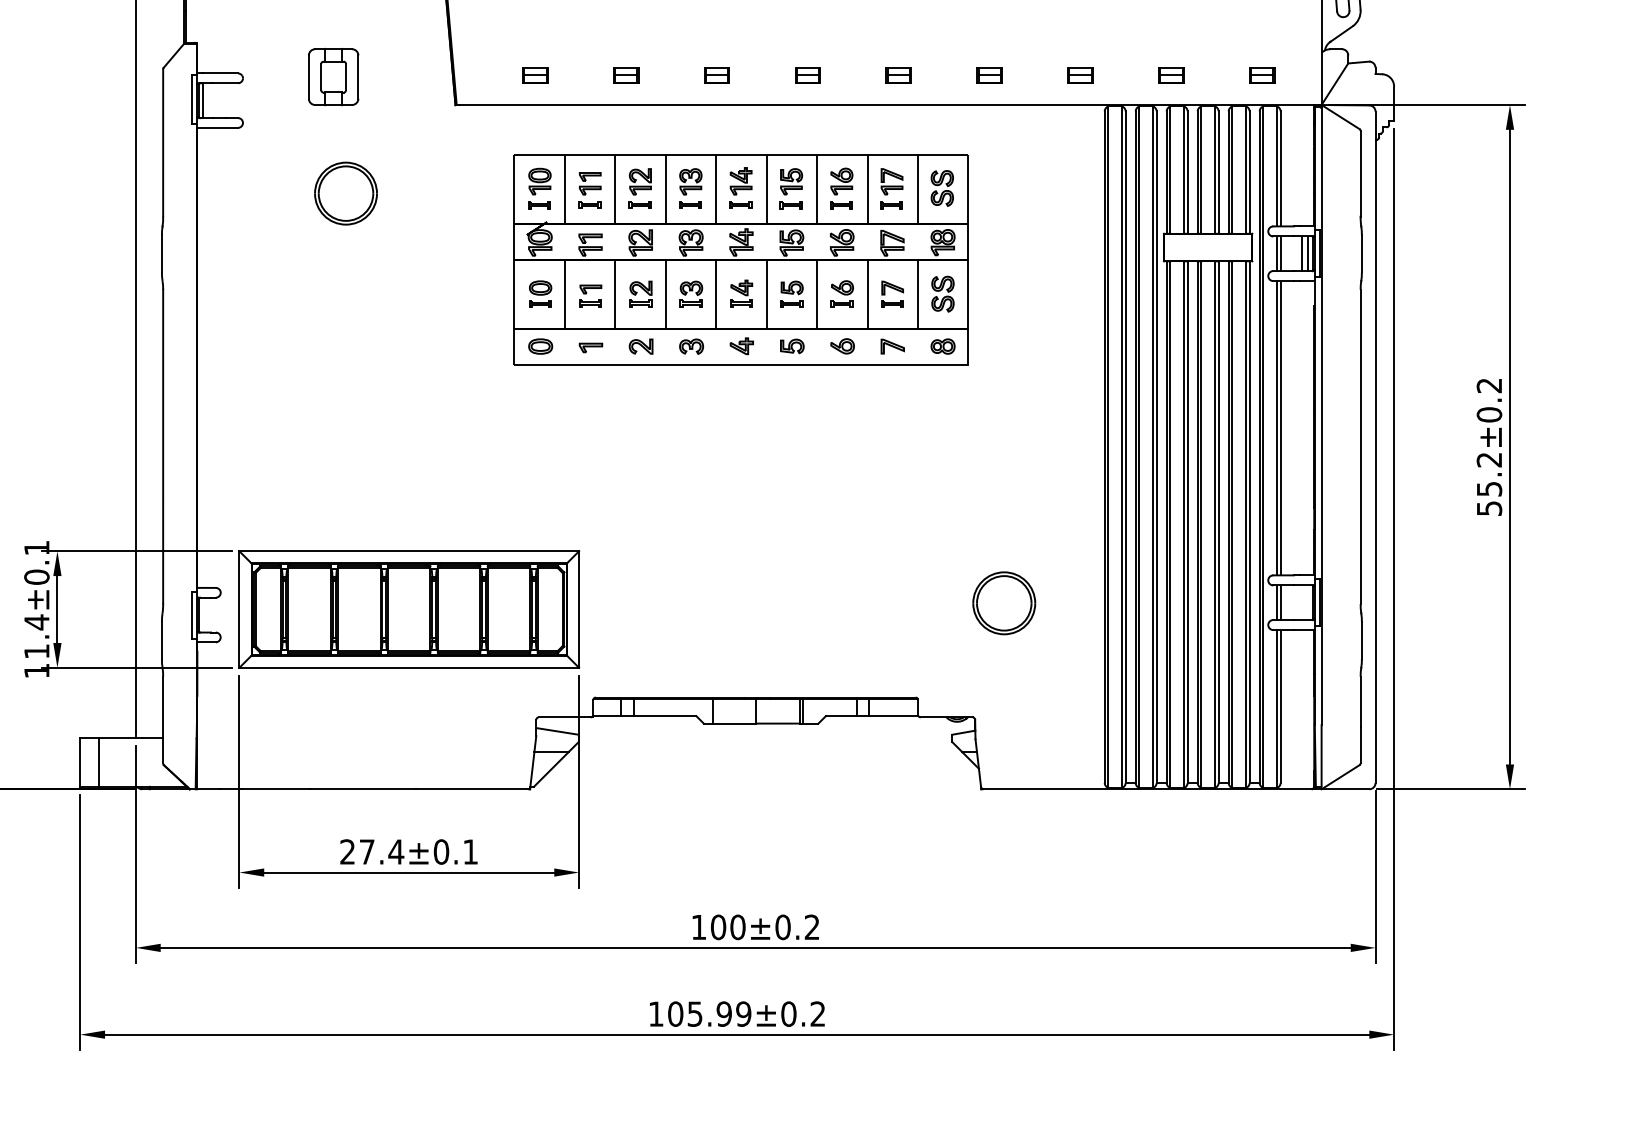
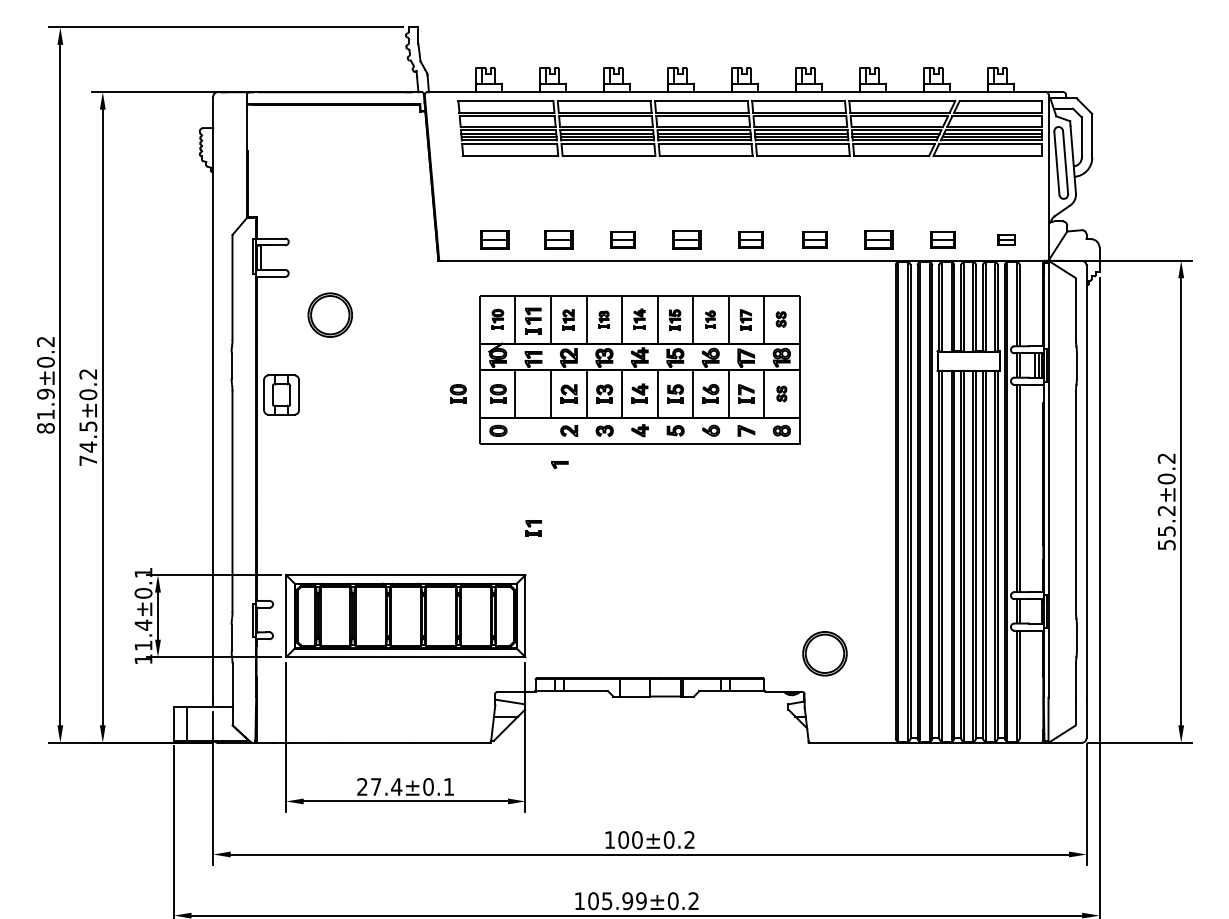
part: (535, 74) -> (494, 239), size x1.6
part: (625, 74) -> (558, 239), size x1.6
part: (716, 74) -> (622, 239), size x1.4
part: (807, 74) -> (686, 239), size x1.6
part: (898, 74) -> (750, 239), size x1.4
part: (989, 74) -> (814, 239), size x1.4
part: (1080, 74) -> (878, 239), size x1.6
part: (1171, 74) -> (942, 239), size x1.4
part: (333, 76) -> (281, 394), moved
part: (539, 188) -> (497, 319), size x0.7
part: (640, 188) -> (568, 319), size x0.7
part: (689, 188) -> (603, 319), size x0.6
part: (740, 188) -> (639, 319), size x0.7
part: (790, 188) -> (674, 319), size x0.7
part: (841, 188) -> (710, 319), size x0.6
part: (891, 188) -> (745, 319), size x0.7
part: (941, 188) -> (780, 319), size x0.6
part: (344, 192) -> (329, 314), moved
part: (482, 293) -> (457, 393), added
part: (942, 293) -> (781, 393), size x0.6
part: (590, 296) -> (533, 528), moved
part: (590, 347) -> (559, 464), moved
part: (1003, 602) -> (824, 653), moved

